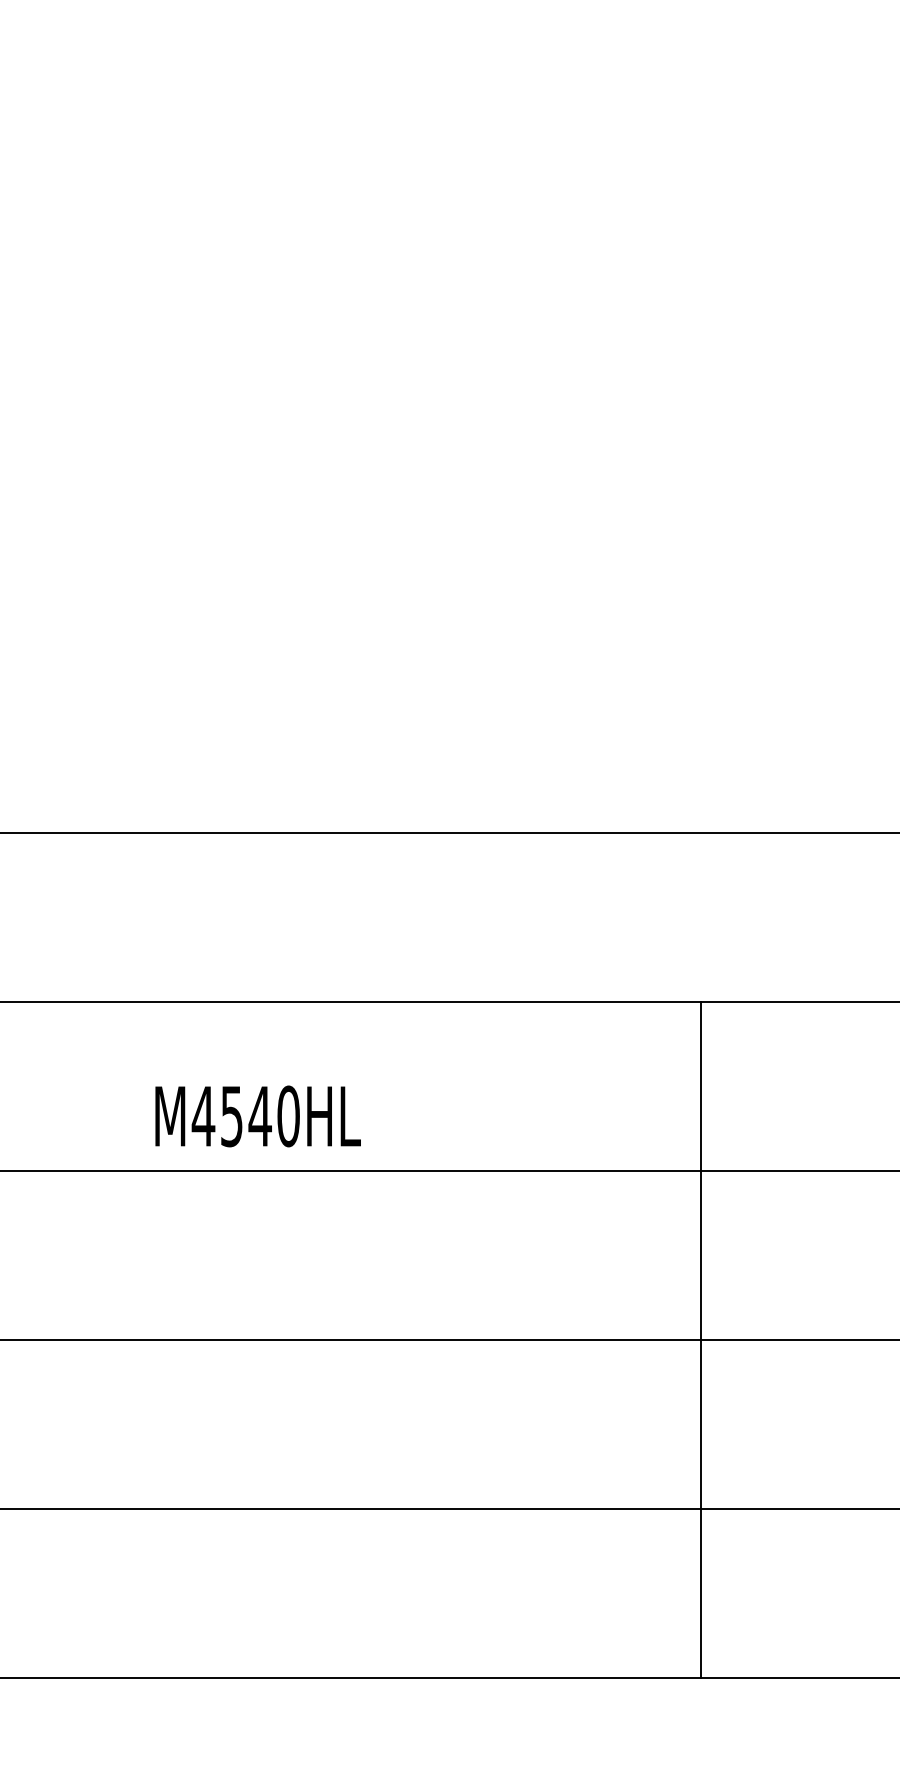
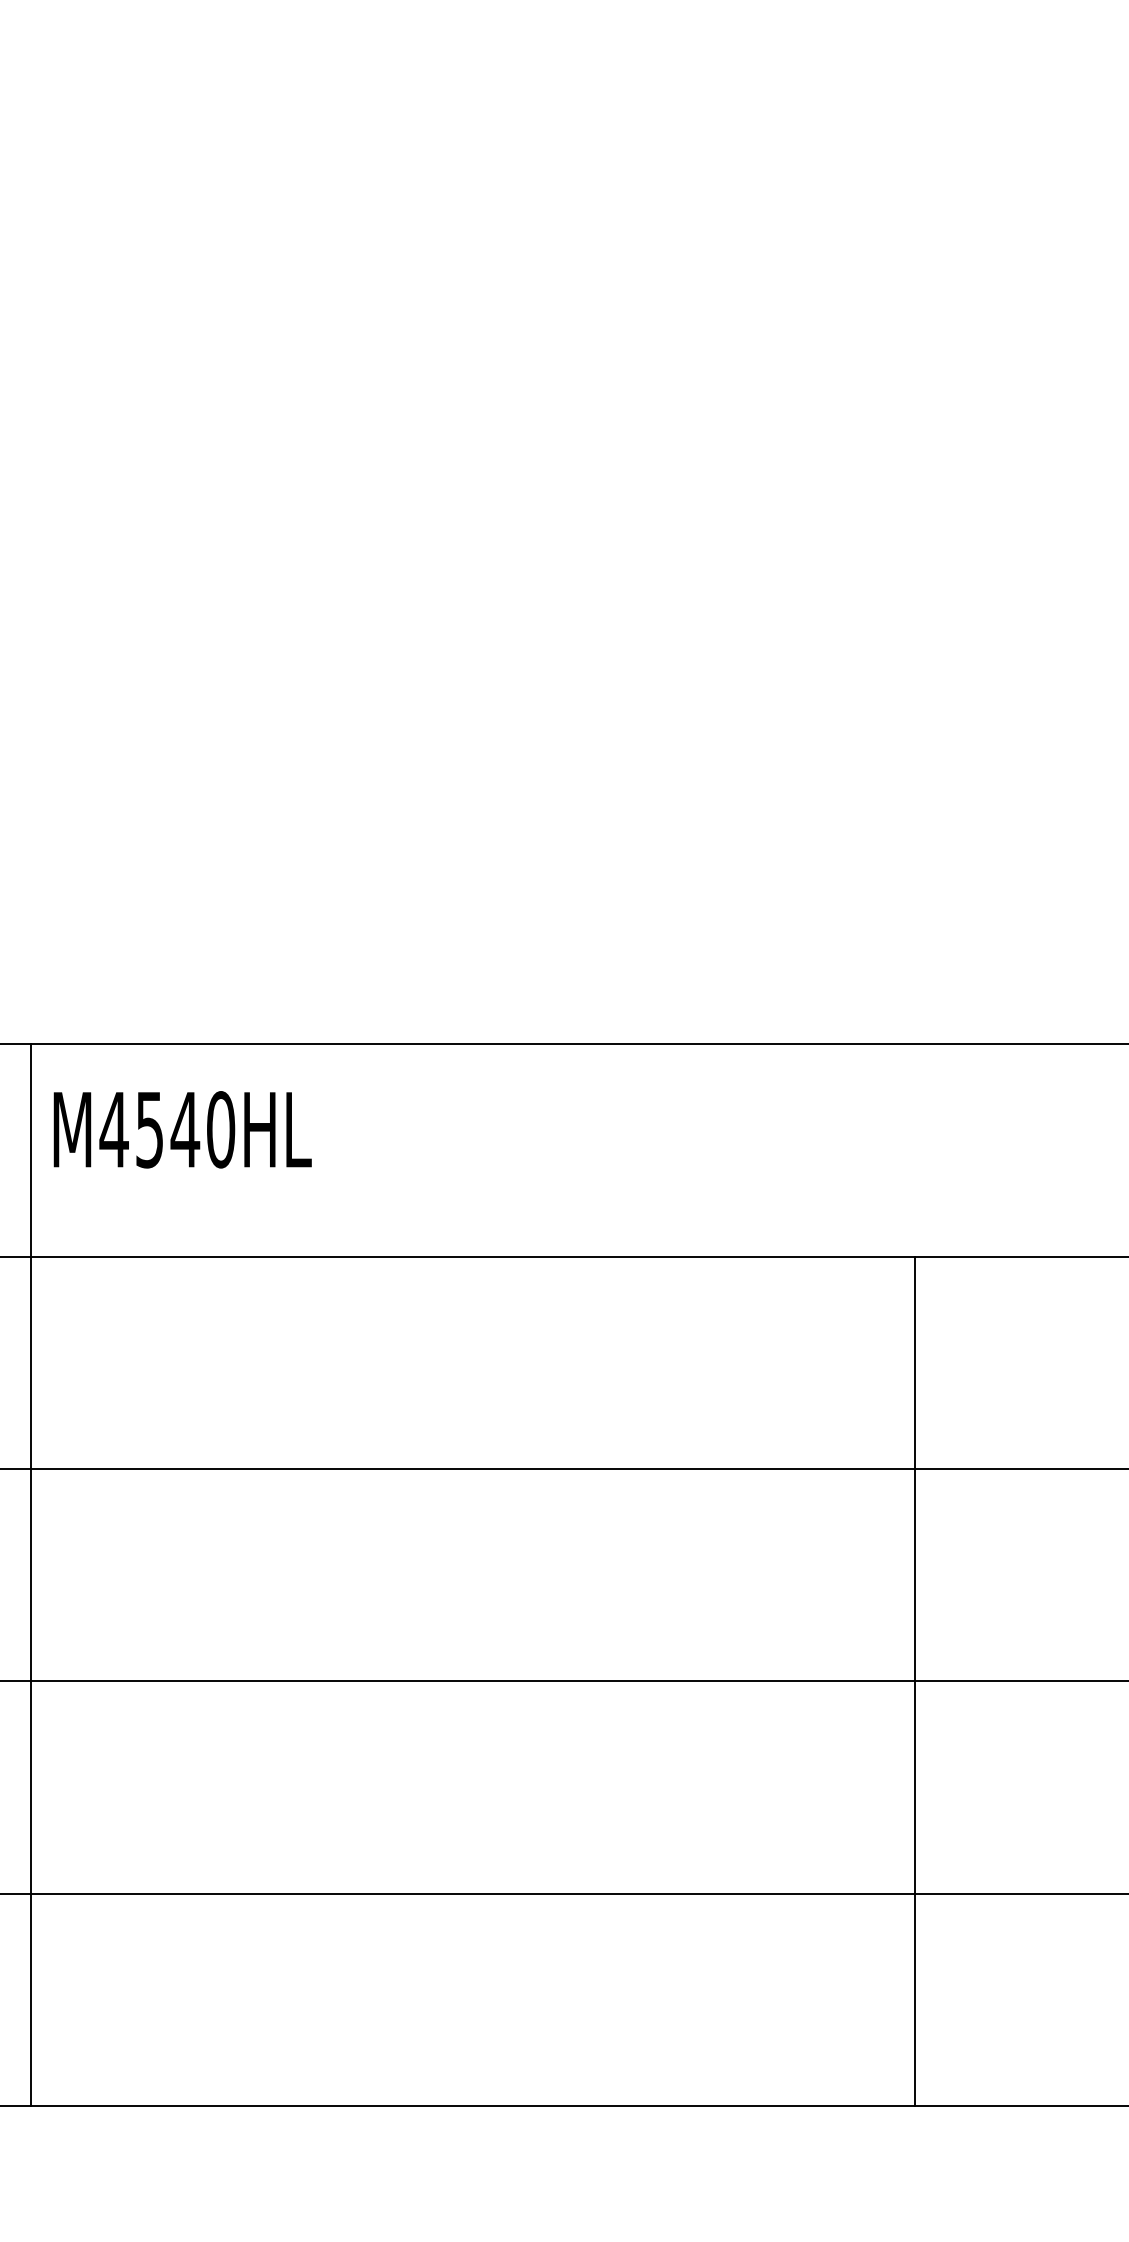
text: (257, 1116) -> (182, 1129), moved
line: (24, 1255) -> (30, 1575), added
line: (700, 1340) -> (915, 1681), moved

